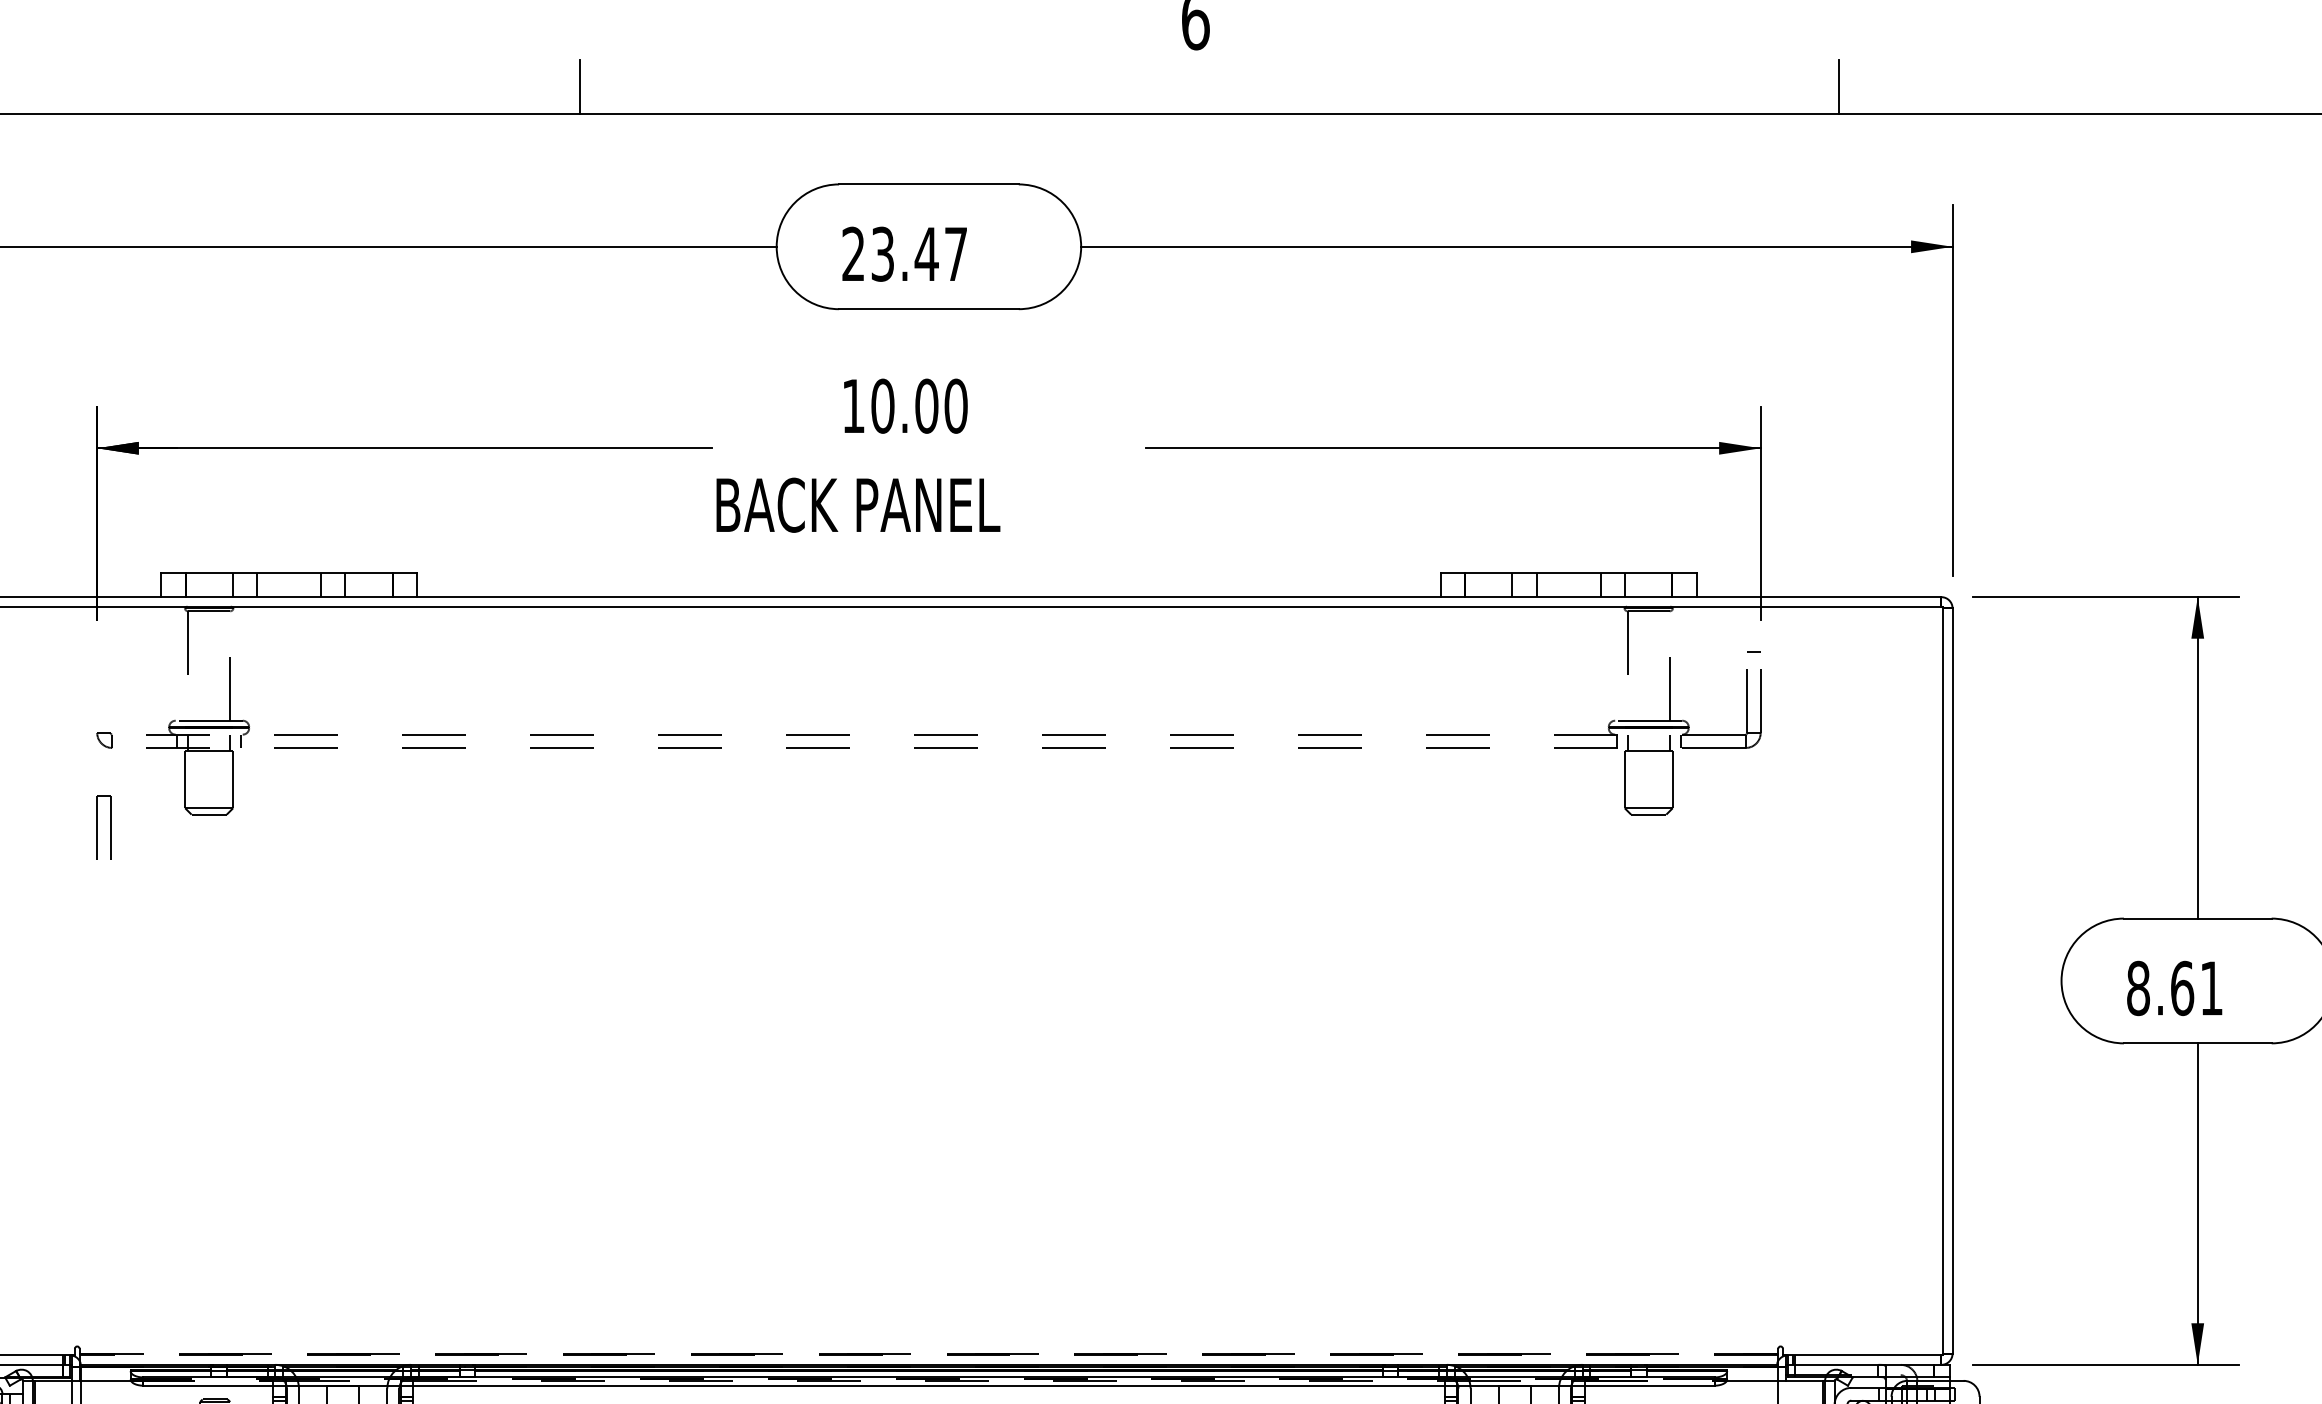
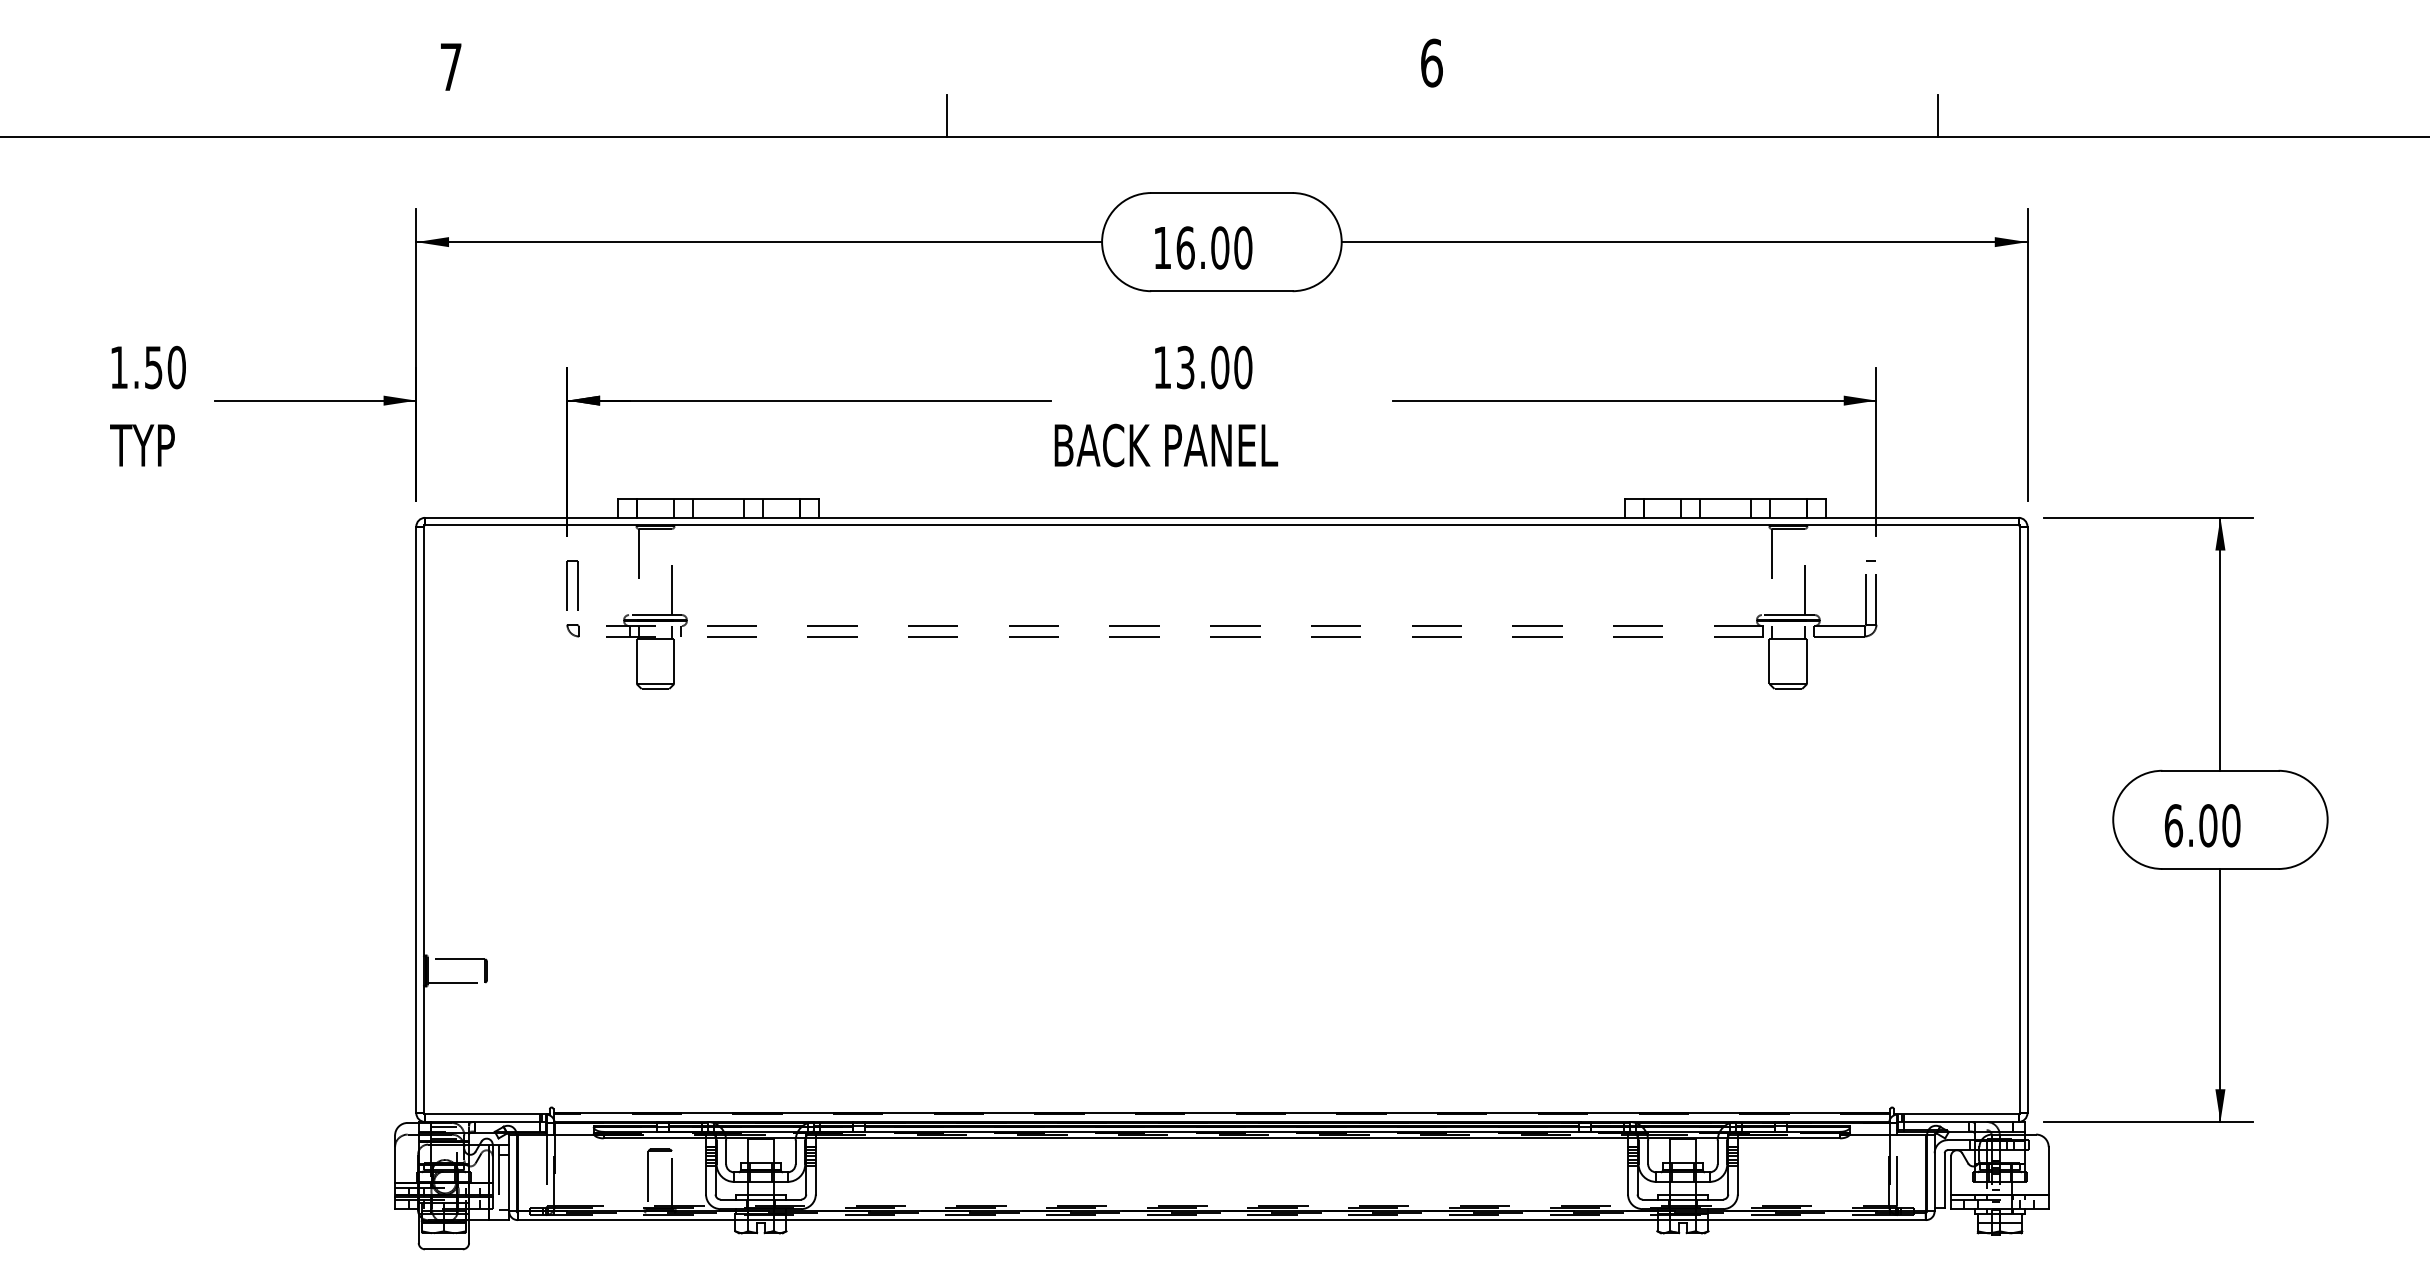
text: (904, 253) -> (1202, 247), 23.47 -> 16.00
text: (882, 406) -> (1185, 367), 10.00 -> 13.00
part: (103, 826) -> (572, 585), moved
text: (2174, 988) -> (2202, 825), 8.61 -> 6.00
line: (929, 1354) -> (1222, 1113), dashed -> solid

